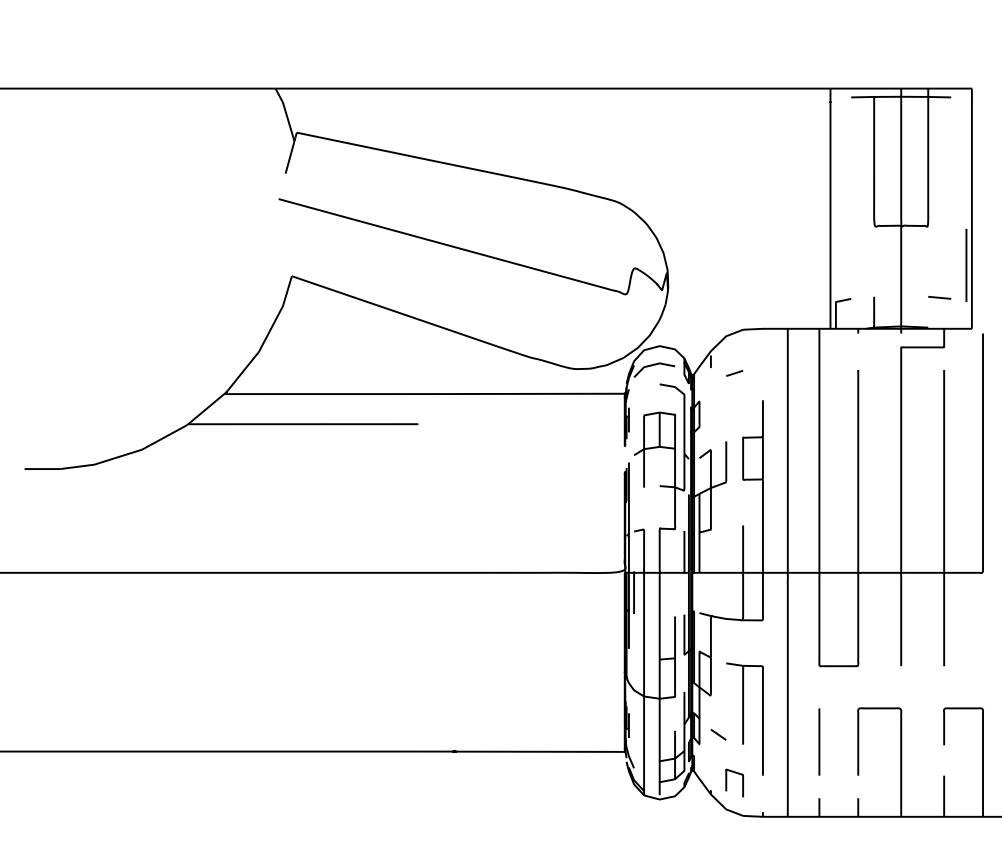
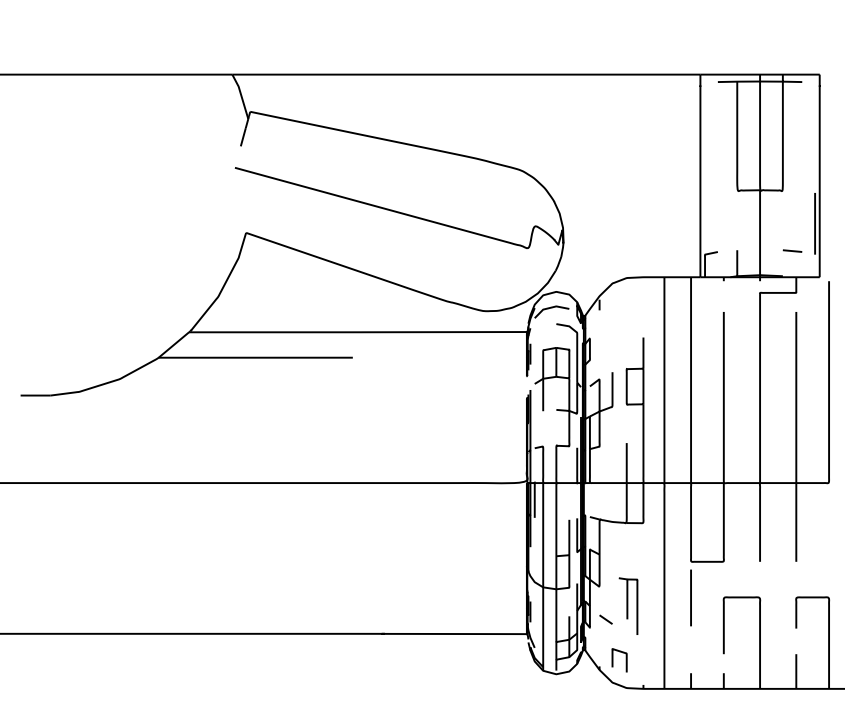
line: (734, 373) -> (619, 314), removed
part: (744, 718) -> (627, 605), size x0.6
line: (819, 741) -> (691, 597), moved

